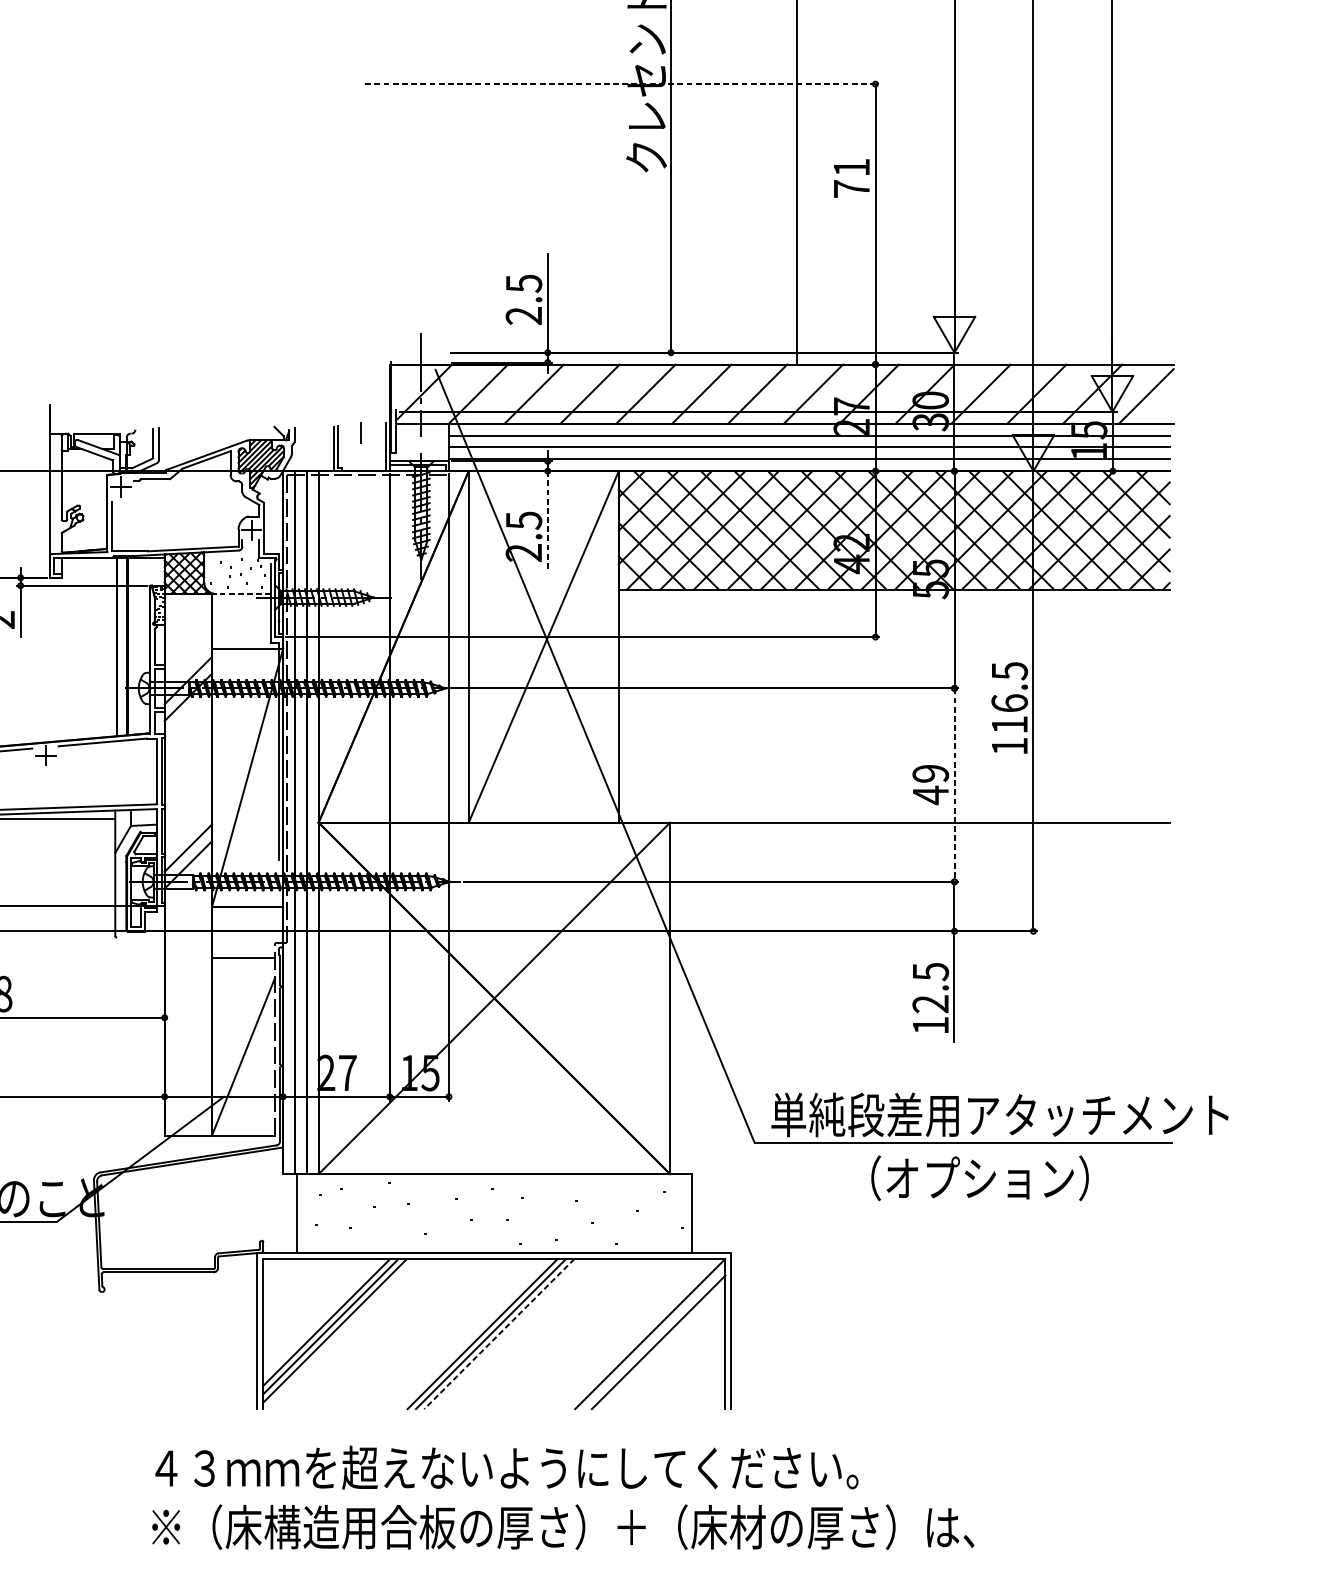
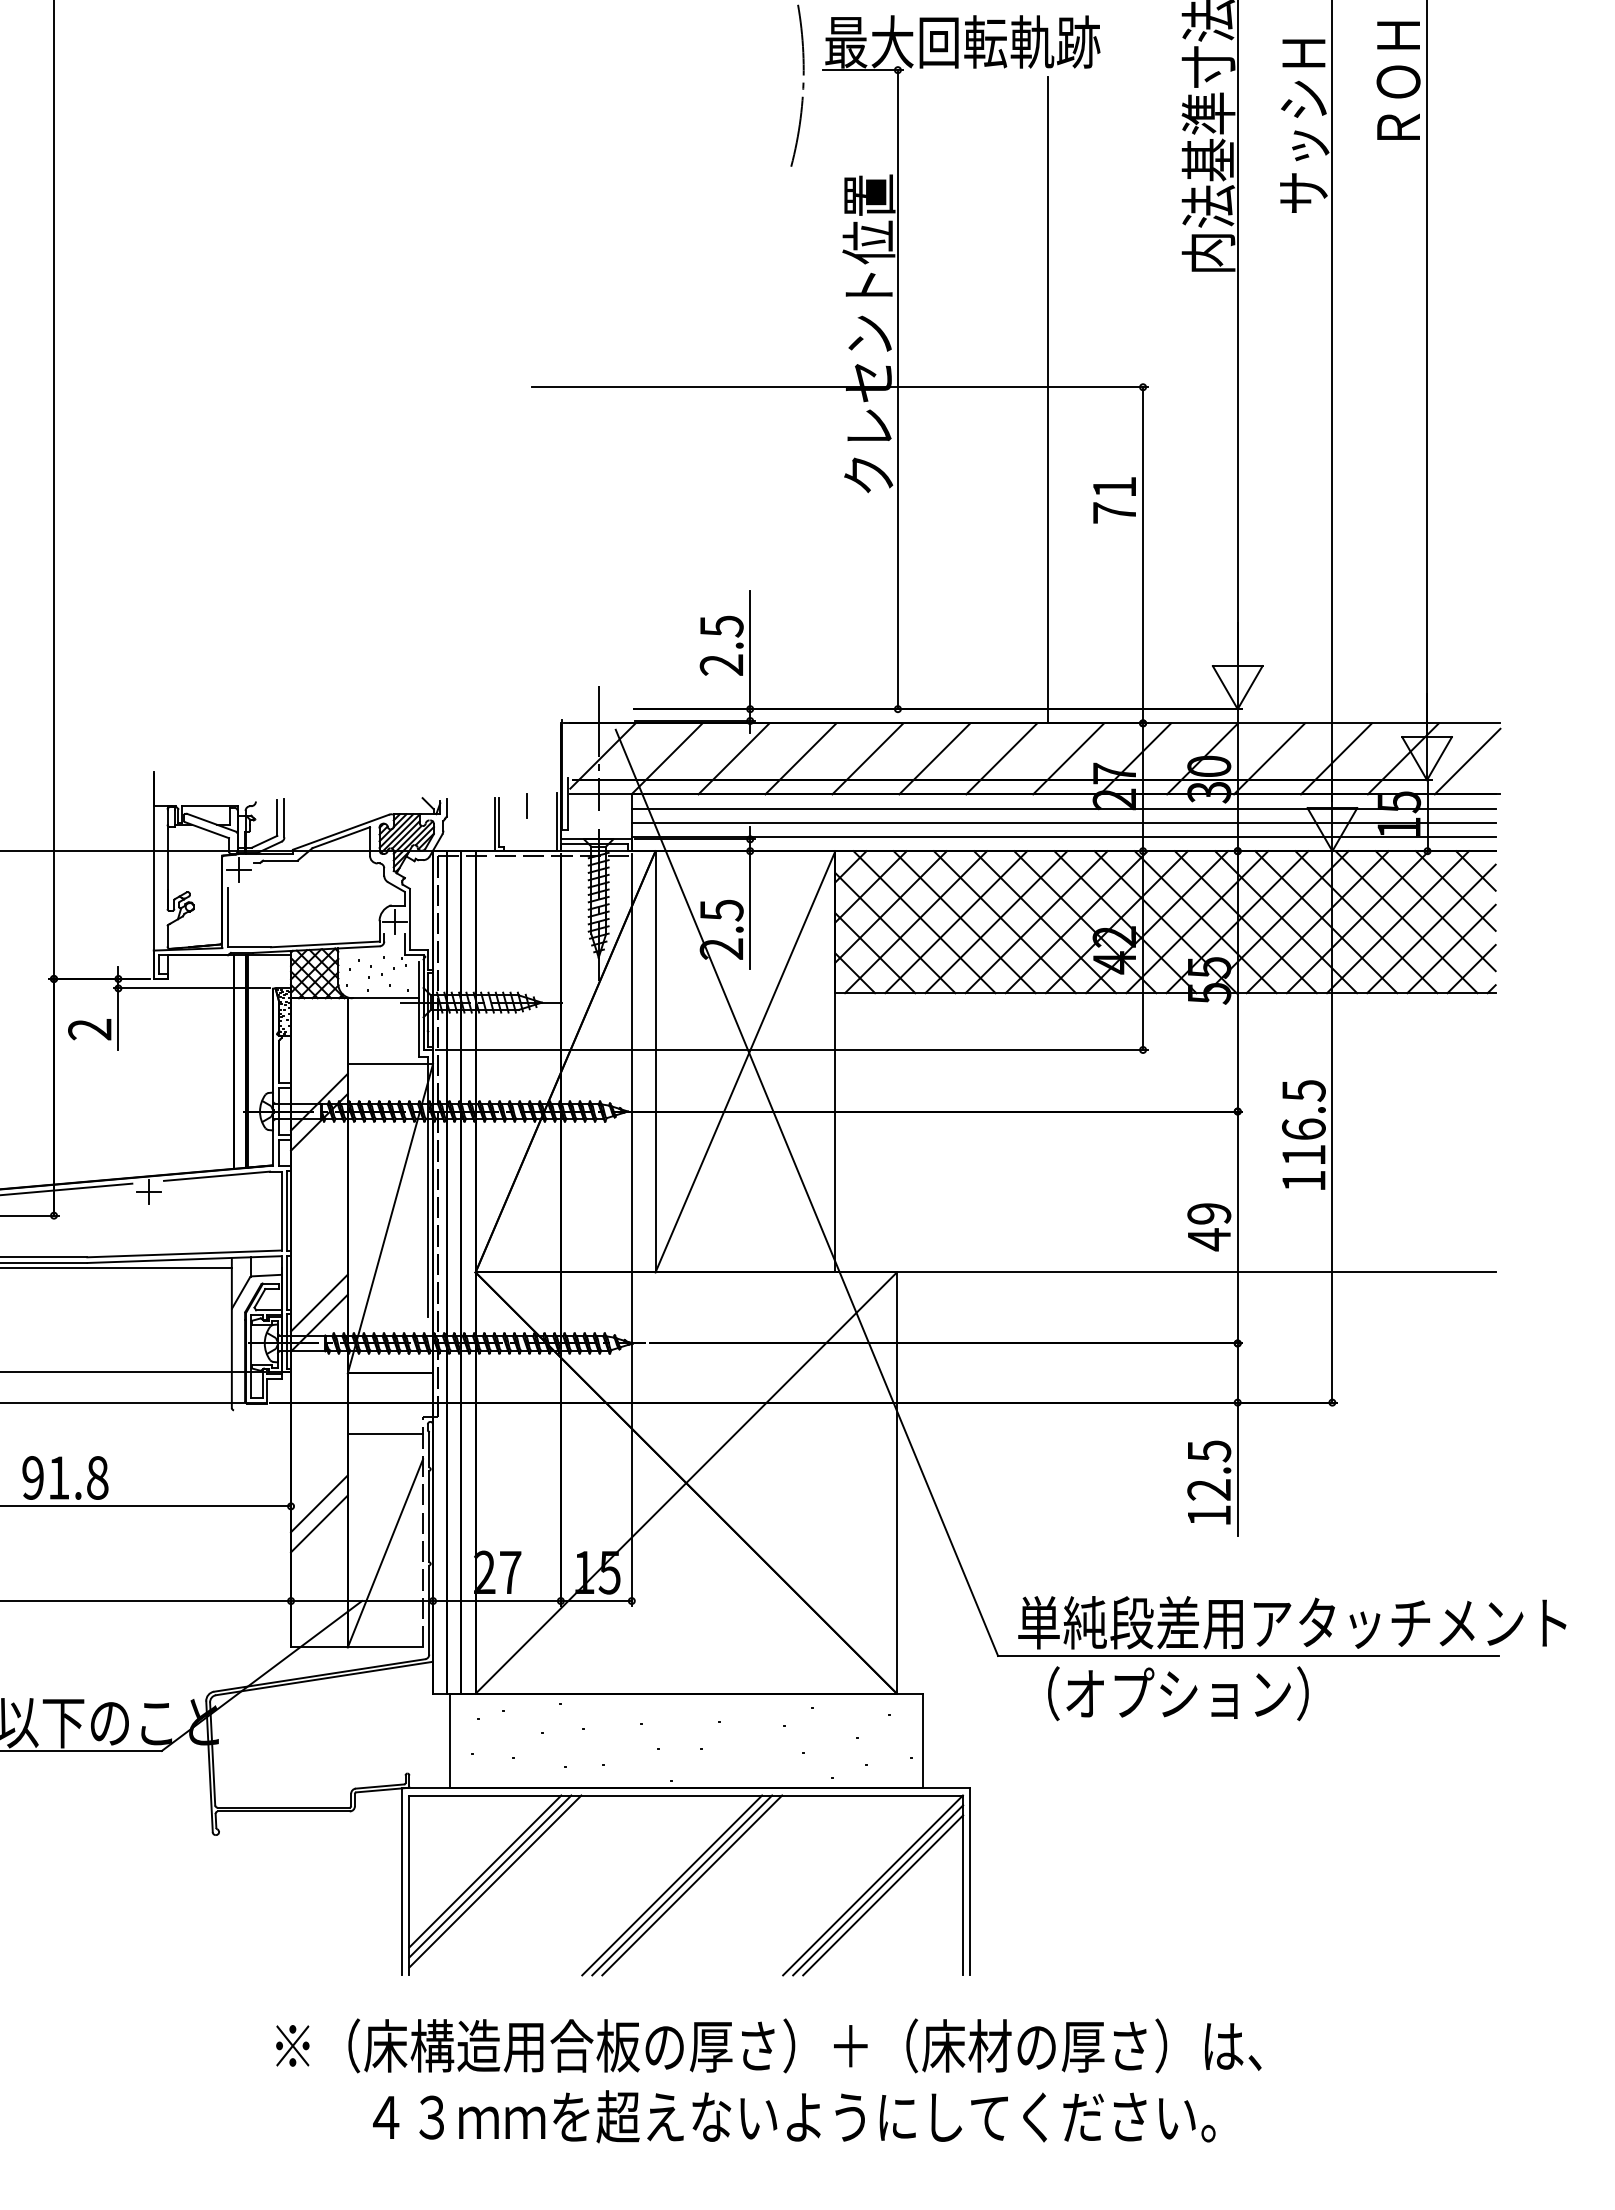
line: (623, 84) -> (840, 387), dashed -> solid
line: (547, 520) -> (750, 910), dashed -> solid
line: (243, 594) -> (385, 998), dashed -> solid
line: (954, 785) -> (1237, 1227), dashed -> solid
line: (188, 1015) -> (319, 1503), added
line: (188, 1032) -> (319, 1523), added
text: (980, 1178) -> (1178, 1693), moved
line: (498, 1334) -> (691, 1885), dashed -> solid
line: (654, 1338) -> (878, 1890), added
text: (563, 1467) -> (768, 2045), ４３ｍｍを超えないようにしてください。 -> ※（床構造用合板の厚さ）＋（床材の厚さ）は、
text: (563, 1526) -> (768, 2116), ※（床構造用合板の厚さ）＋（床材の厚さ）は、 -> ４３ｍｍを超えないようにしてください。

